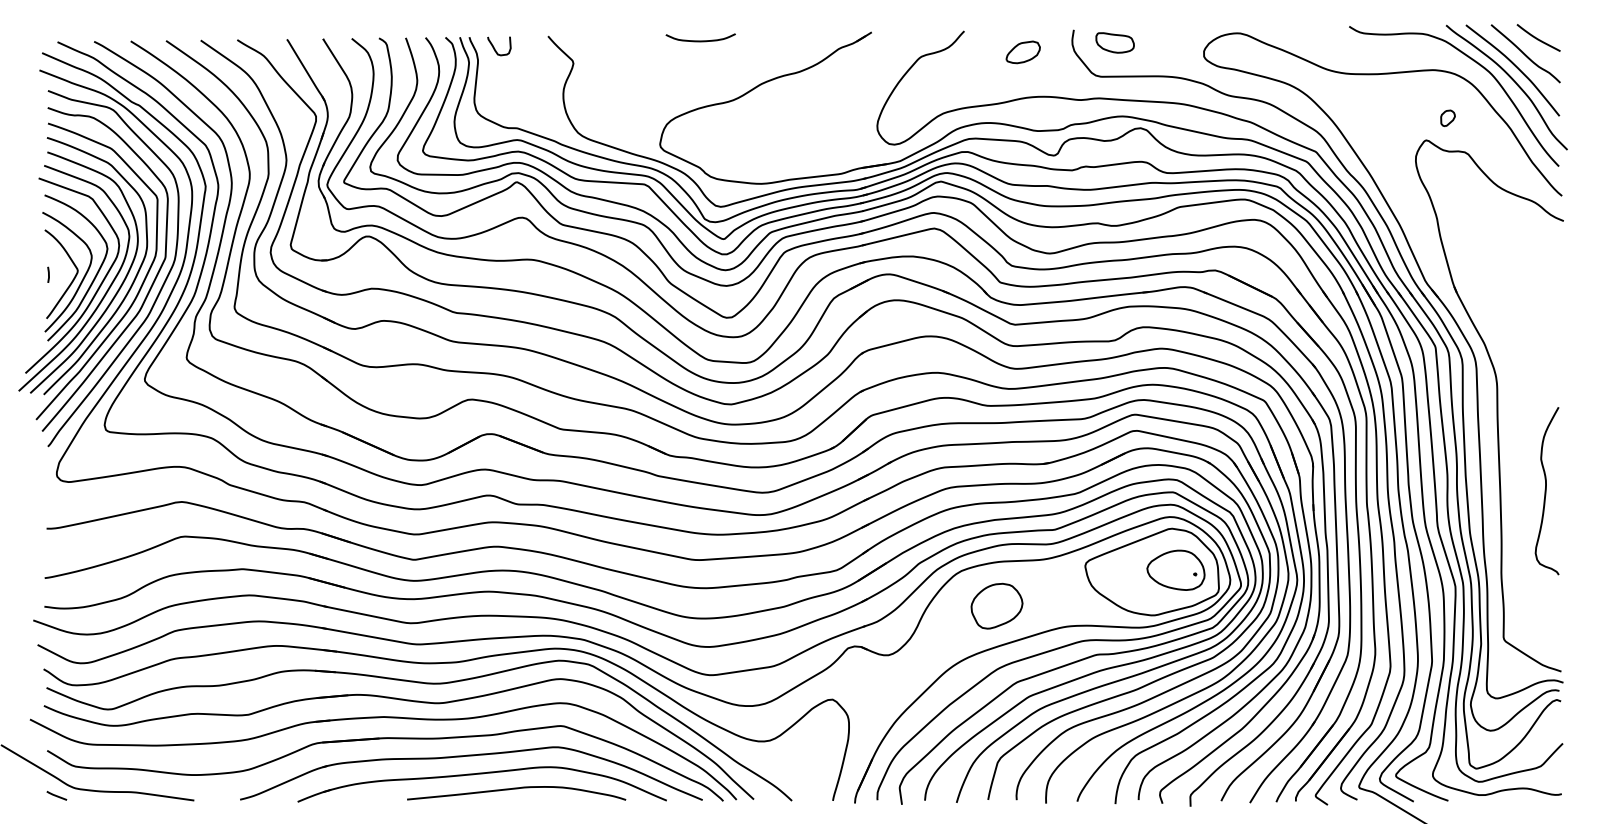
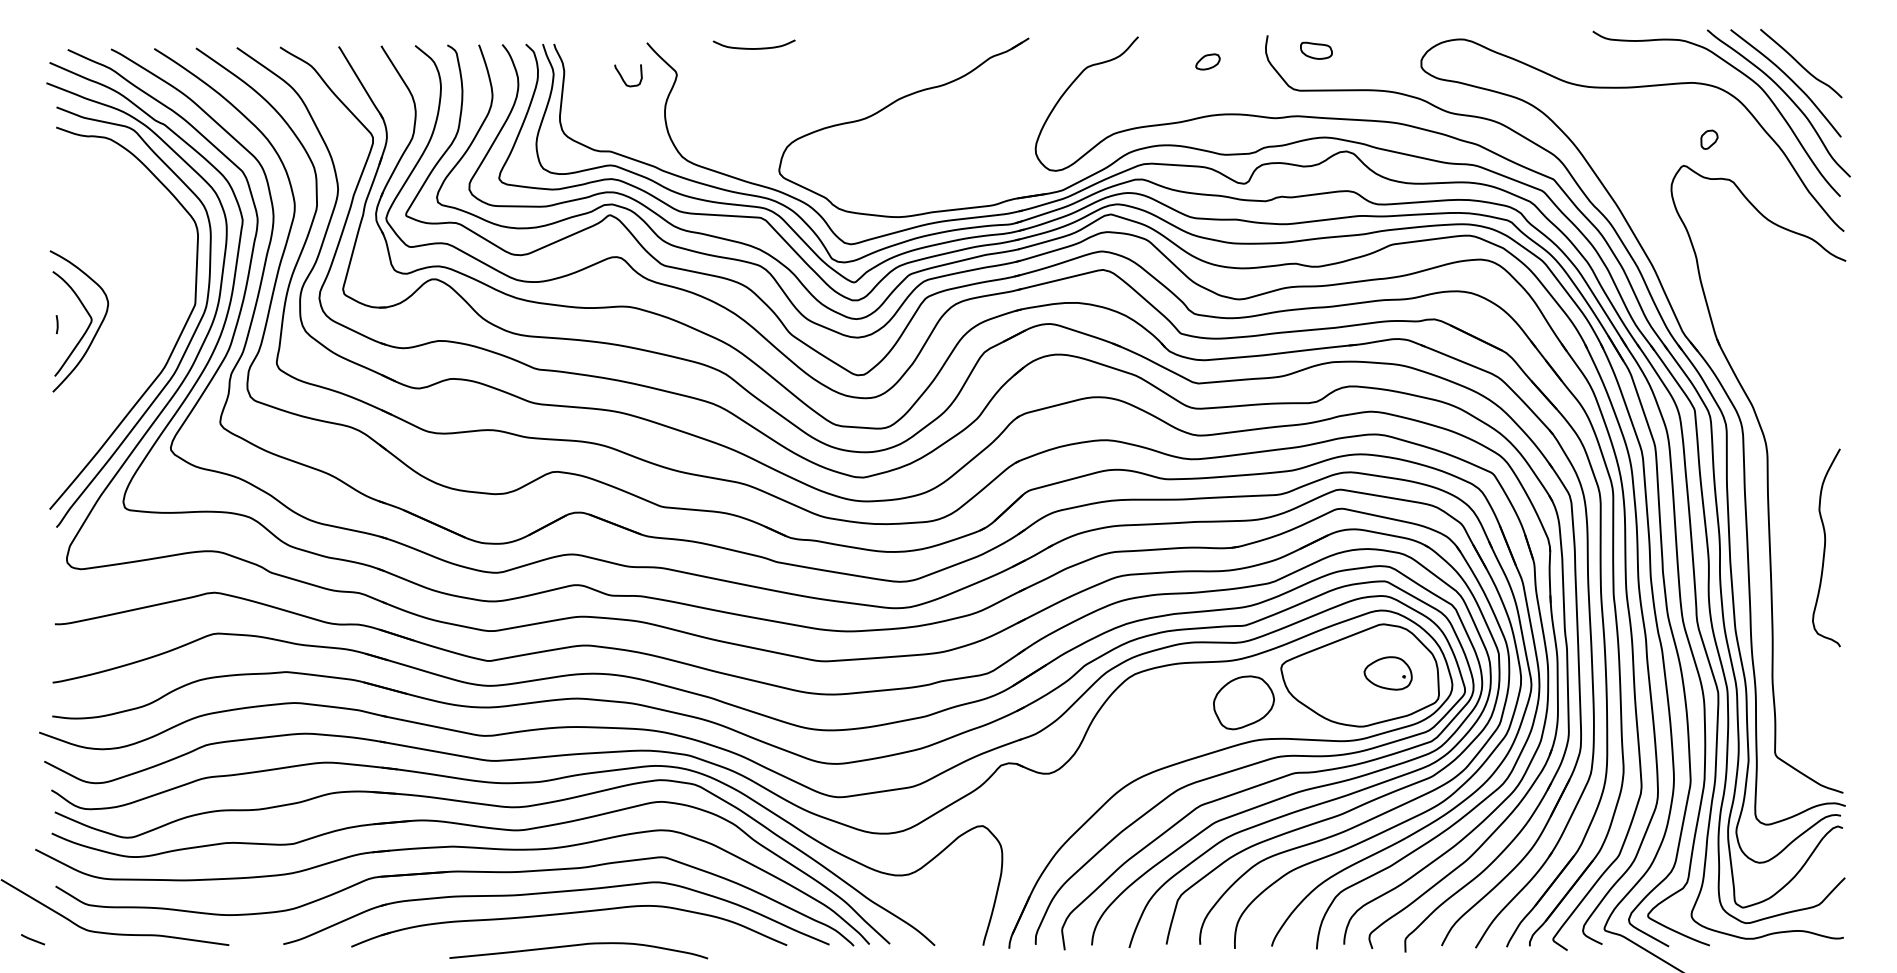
curve: (1537, 38) -> (1815, 45), removed
curve: (700, 41) -> (753, 48), moved
part: (1115, 42) -> (1316, 50), size x0.7
curve: (495, 48) -> (623, 78), moved
part: (1022, 52) -> (1207, 61), size x0.6
part: (95, 275) -> (112, 325), removed
curve: (1546, 490) -> (1825, 547), moved
part: (1175, 570) -> (1387, 673), size x0.7
part: (996, 605) -> (1243, 702), moved
curve: (516, 788) -> (578, 945), moved
line: (56, 795) -> (32, 939), moved

